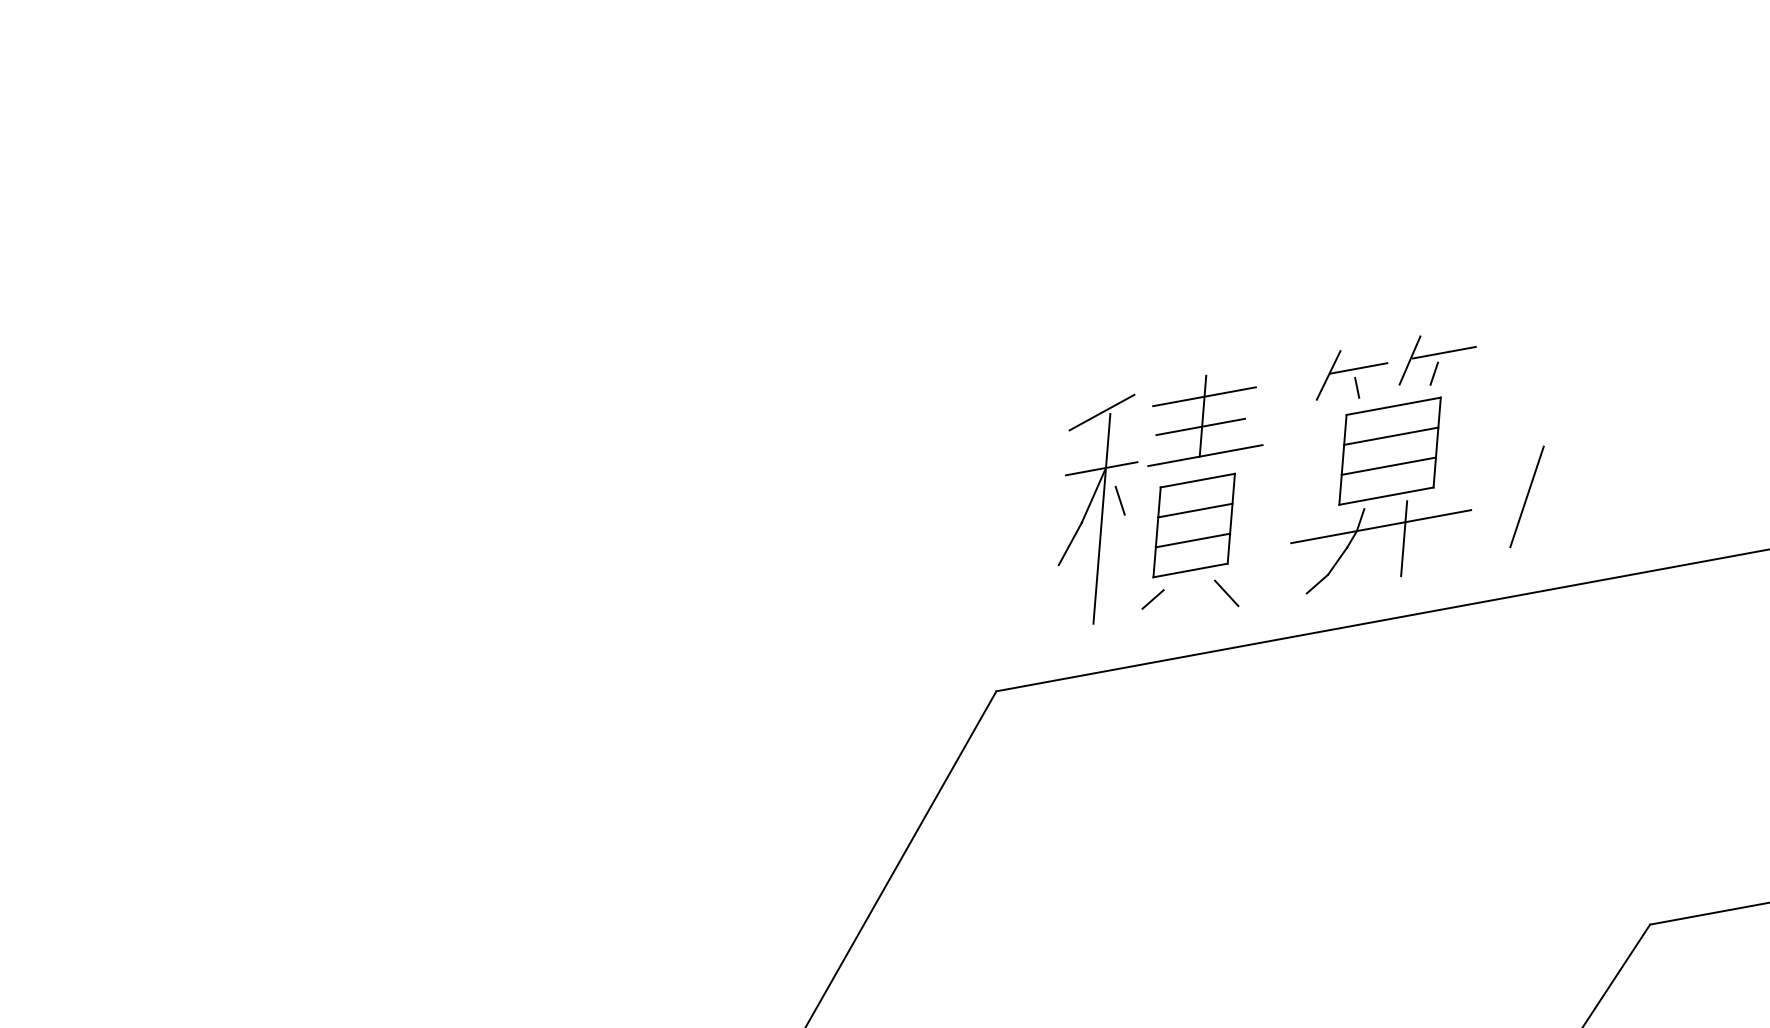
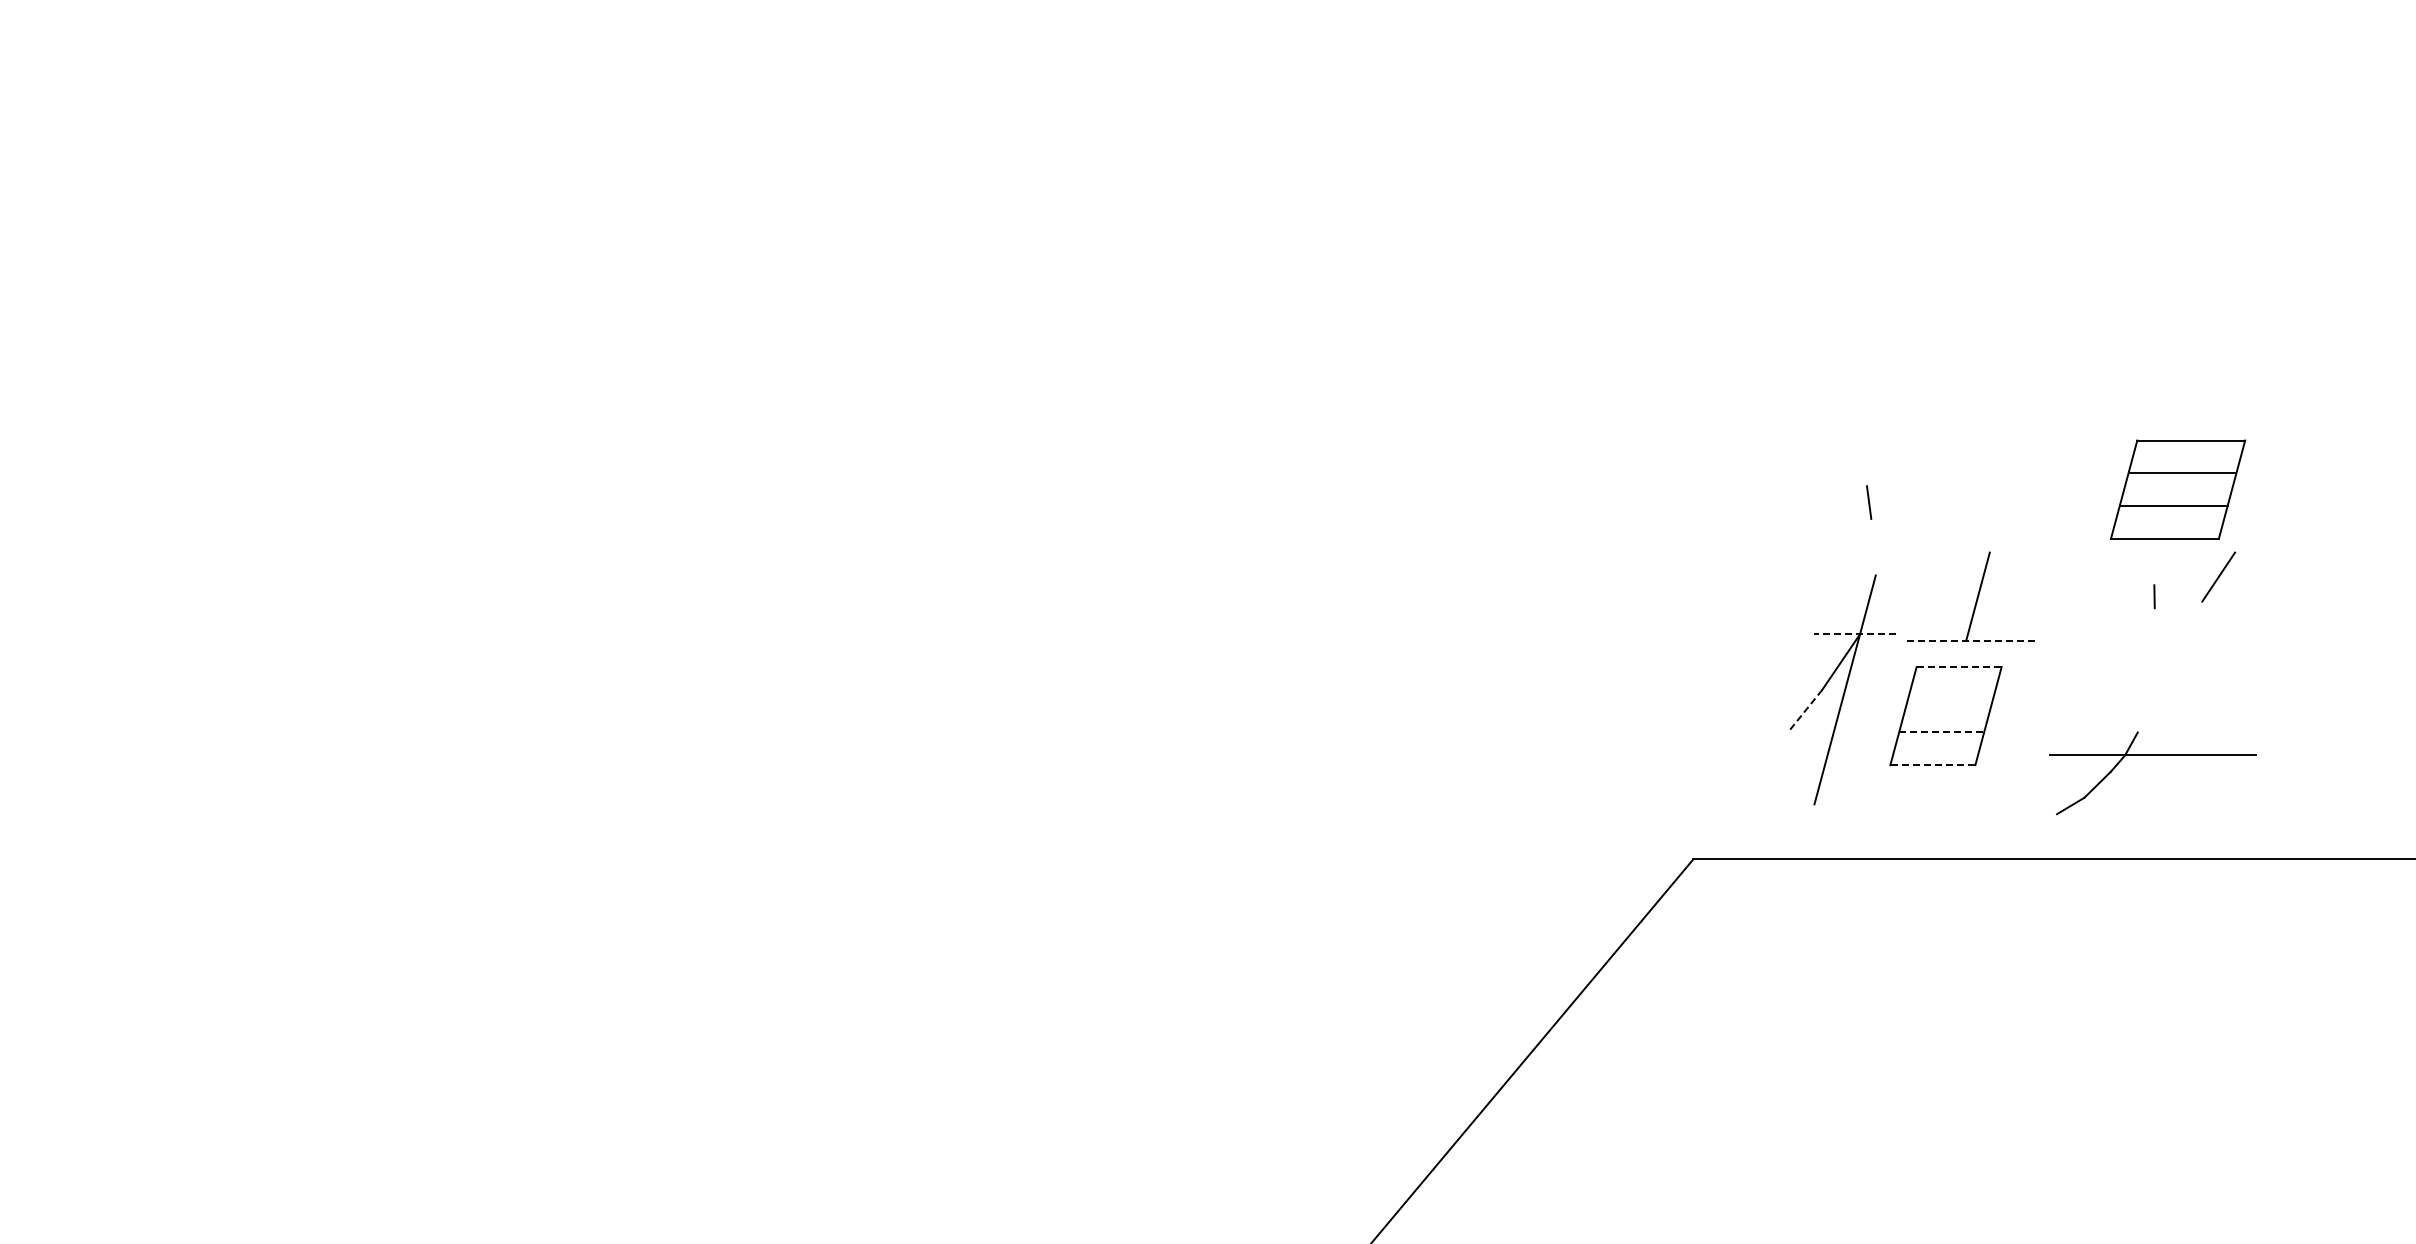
line: (1444, 352) -> (2258, 575), removed
part: (1349, 371) -> (2149, 576), removed
line: (1433, 373) -> (2242, 596), removed
line: (1204, 396) -> (1983, 575), removed
line: (1101, 412) -> (1866, 572), removed
line: (1200, 427) -> (1972, 608), removed
part: (1390, 451) -> (2178, 489), moved
line: (1206, 455) -> (1973, 640), solid -> dashed
line: (1102, 468) -> (1855, 634), solid -> dashed
line: (1198, 480) -> (1959, 667), solid -> dashed
line: (1526, 496) -> (2320, 751), removed
line: (1120, 500) -> (1869, 502), moved
line: (1194, 510) -> (1949, 699), removed
line: (1403, 538) -> (2175, 773), removed
line: (1192, 540) -> (1941, 732), solid -> dashed
line: (1069, 544) -> (1804, 711), solid -> dashed
line: (1190, 570) -> (1932, 765), solid -> dashed
line: (1226, 593) -> (1967, 797), removed
line: (1153, 599) -> (1885, 789), removed

